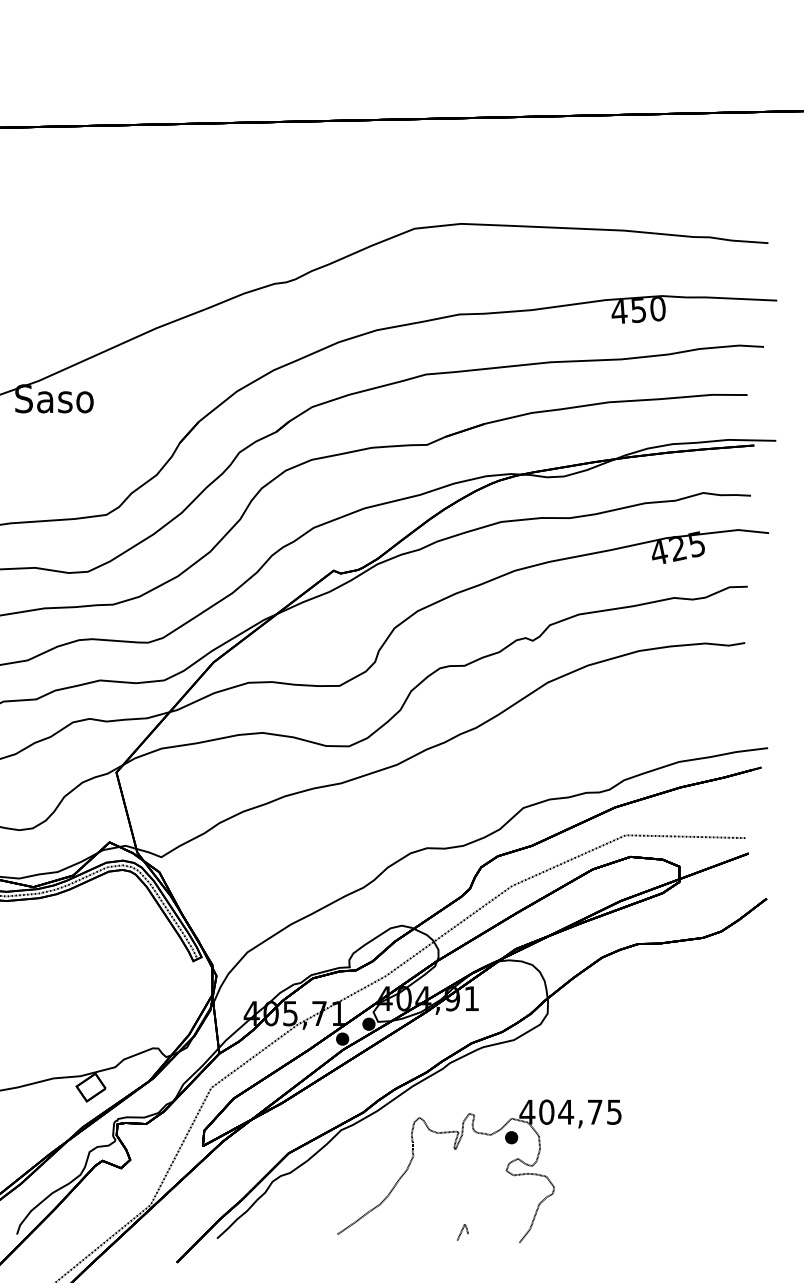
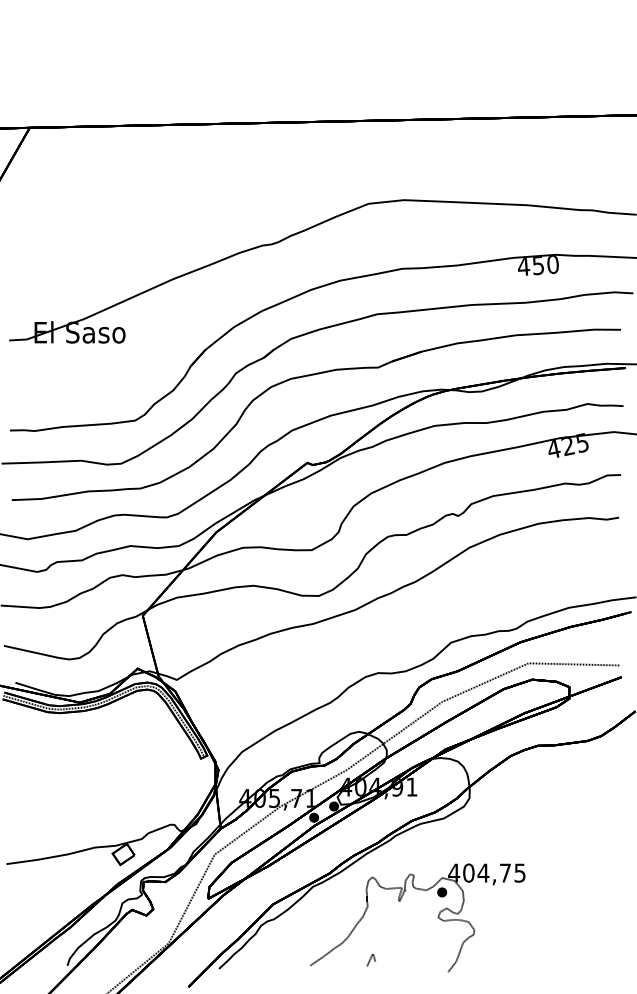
line: (461, 1232) -> (370, 960), moved

